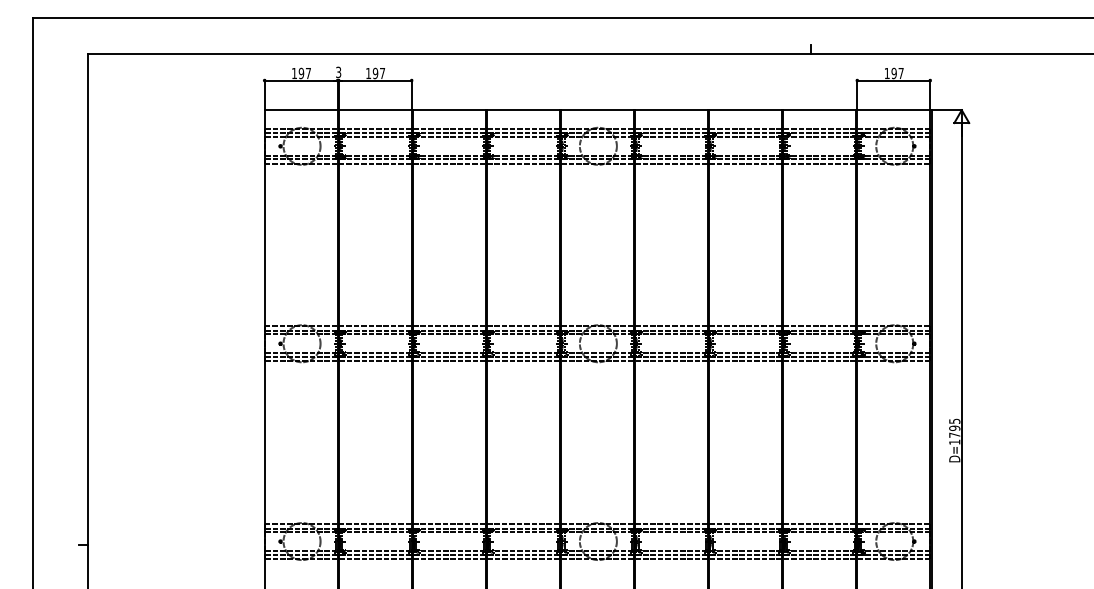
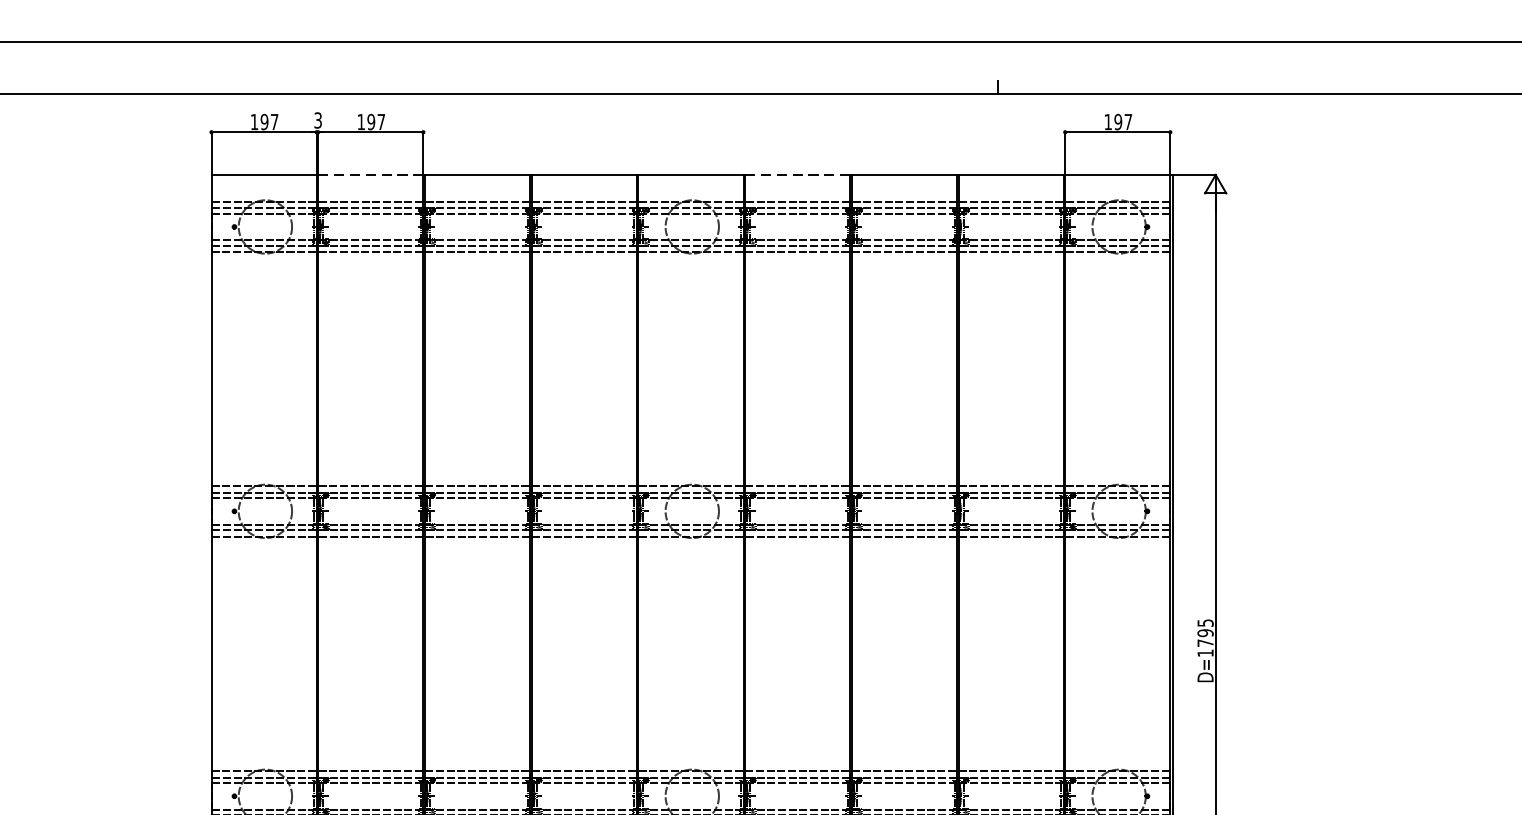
line: (375, 110) -> (371, 175), solid -> dashed
line: (672, 110) -> (799, 175), solid -> dashed

